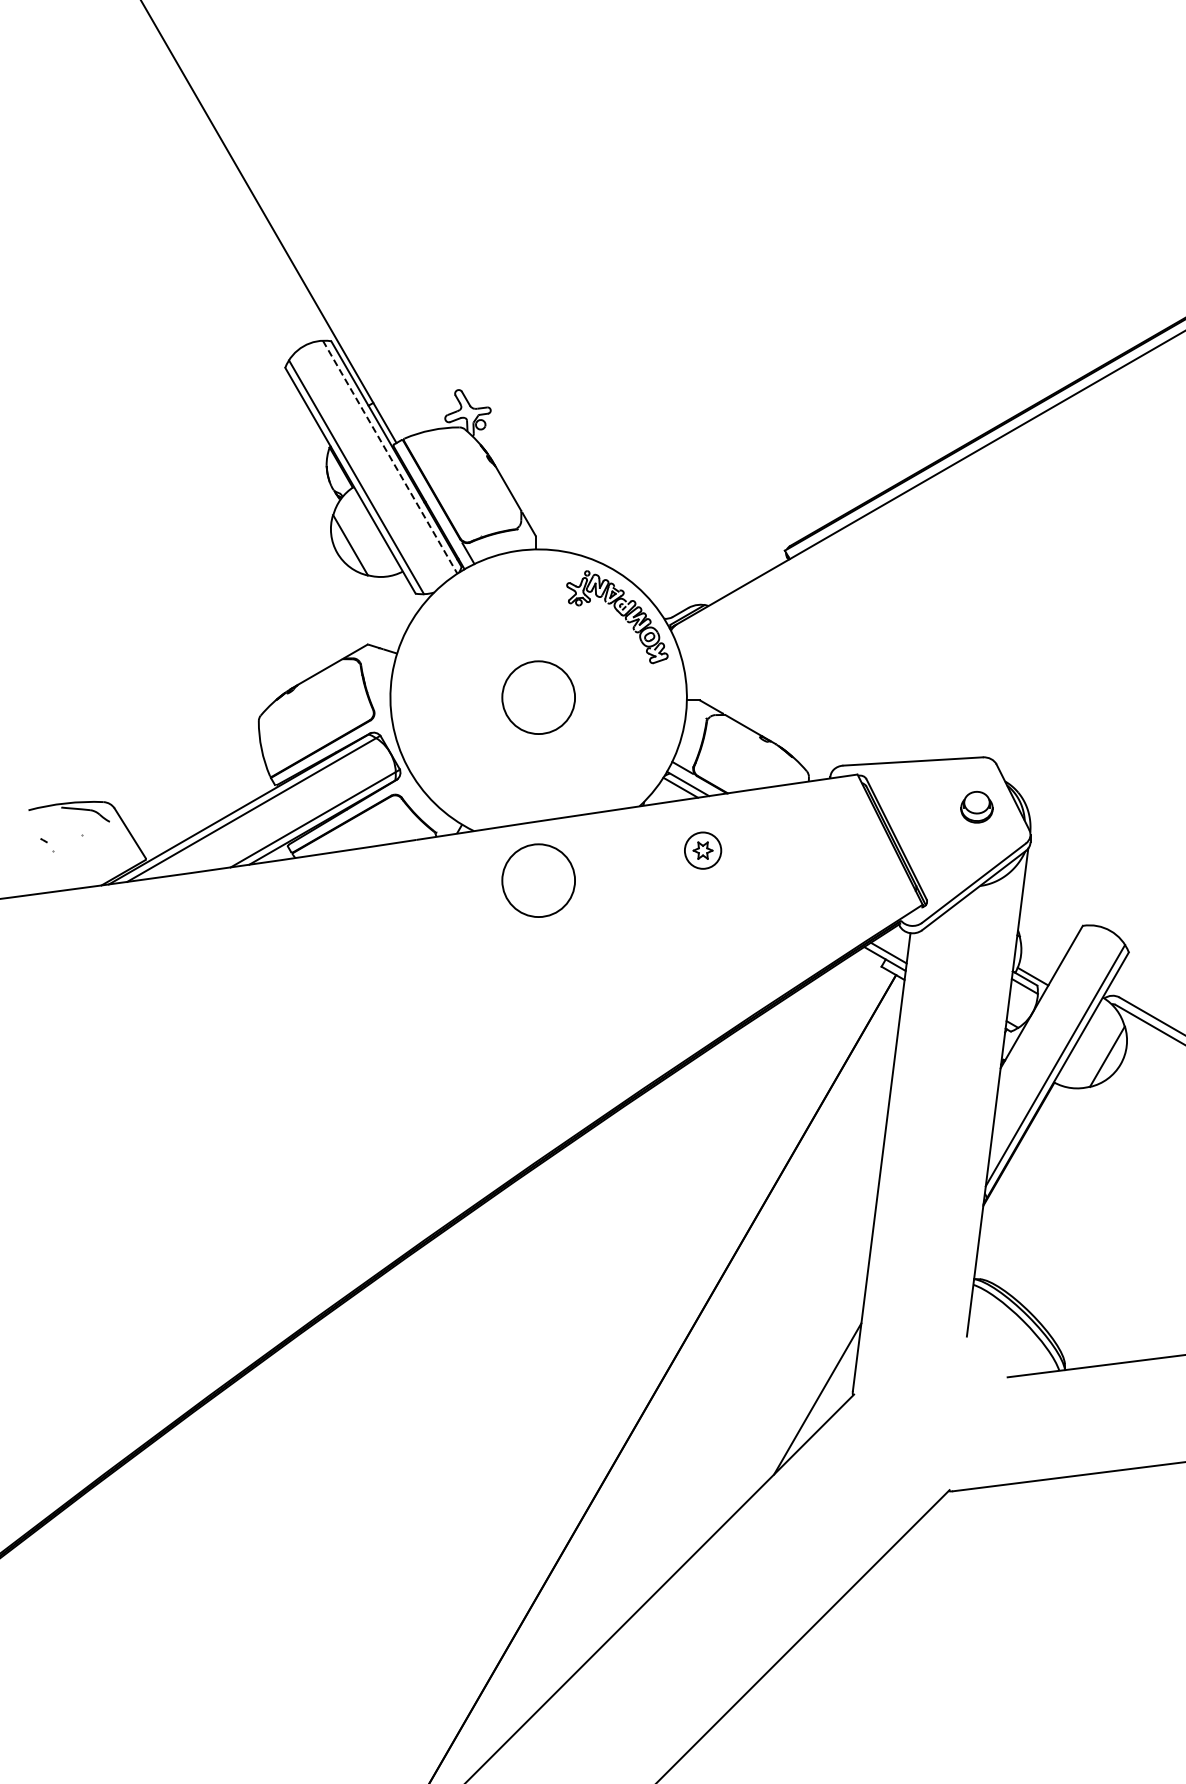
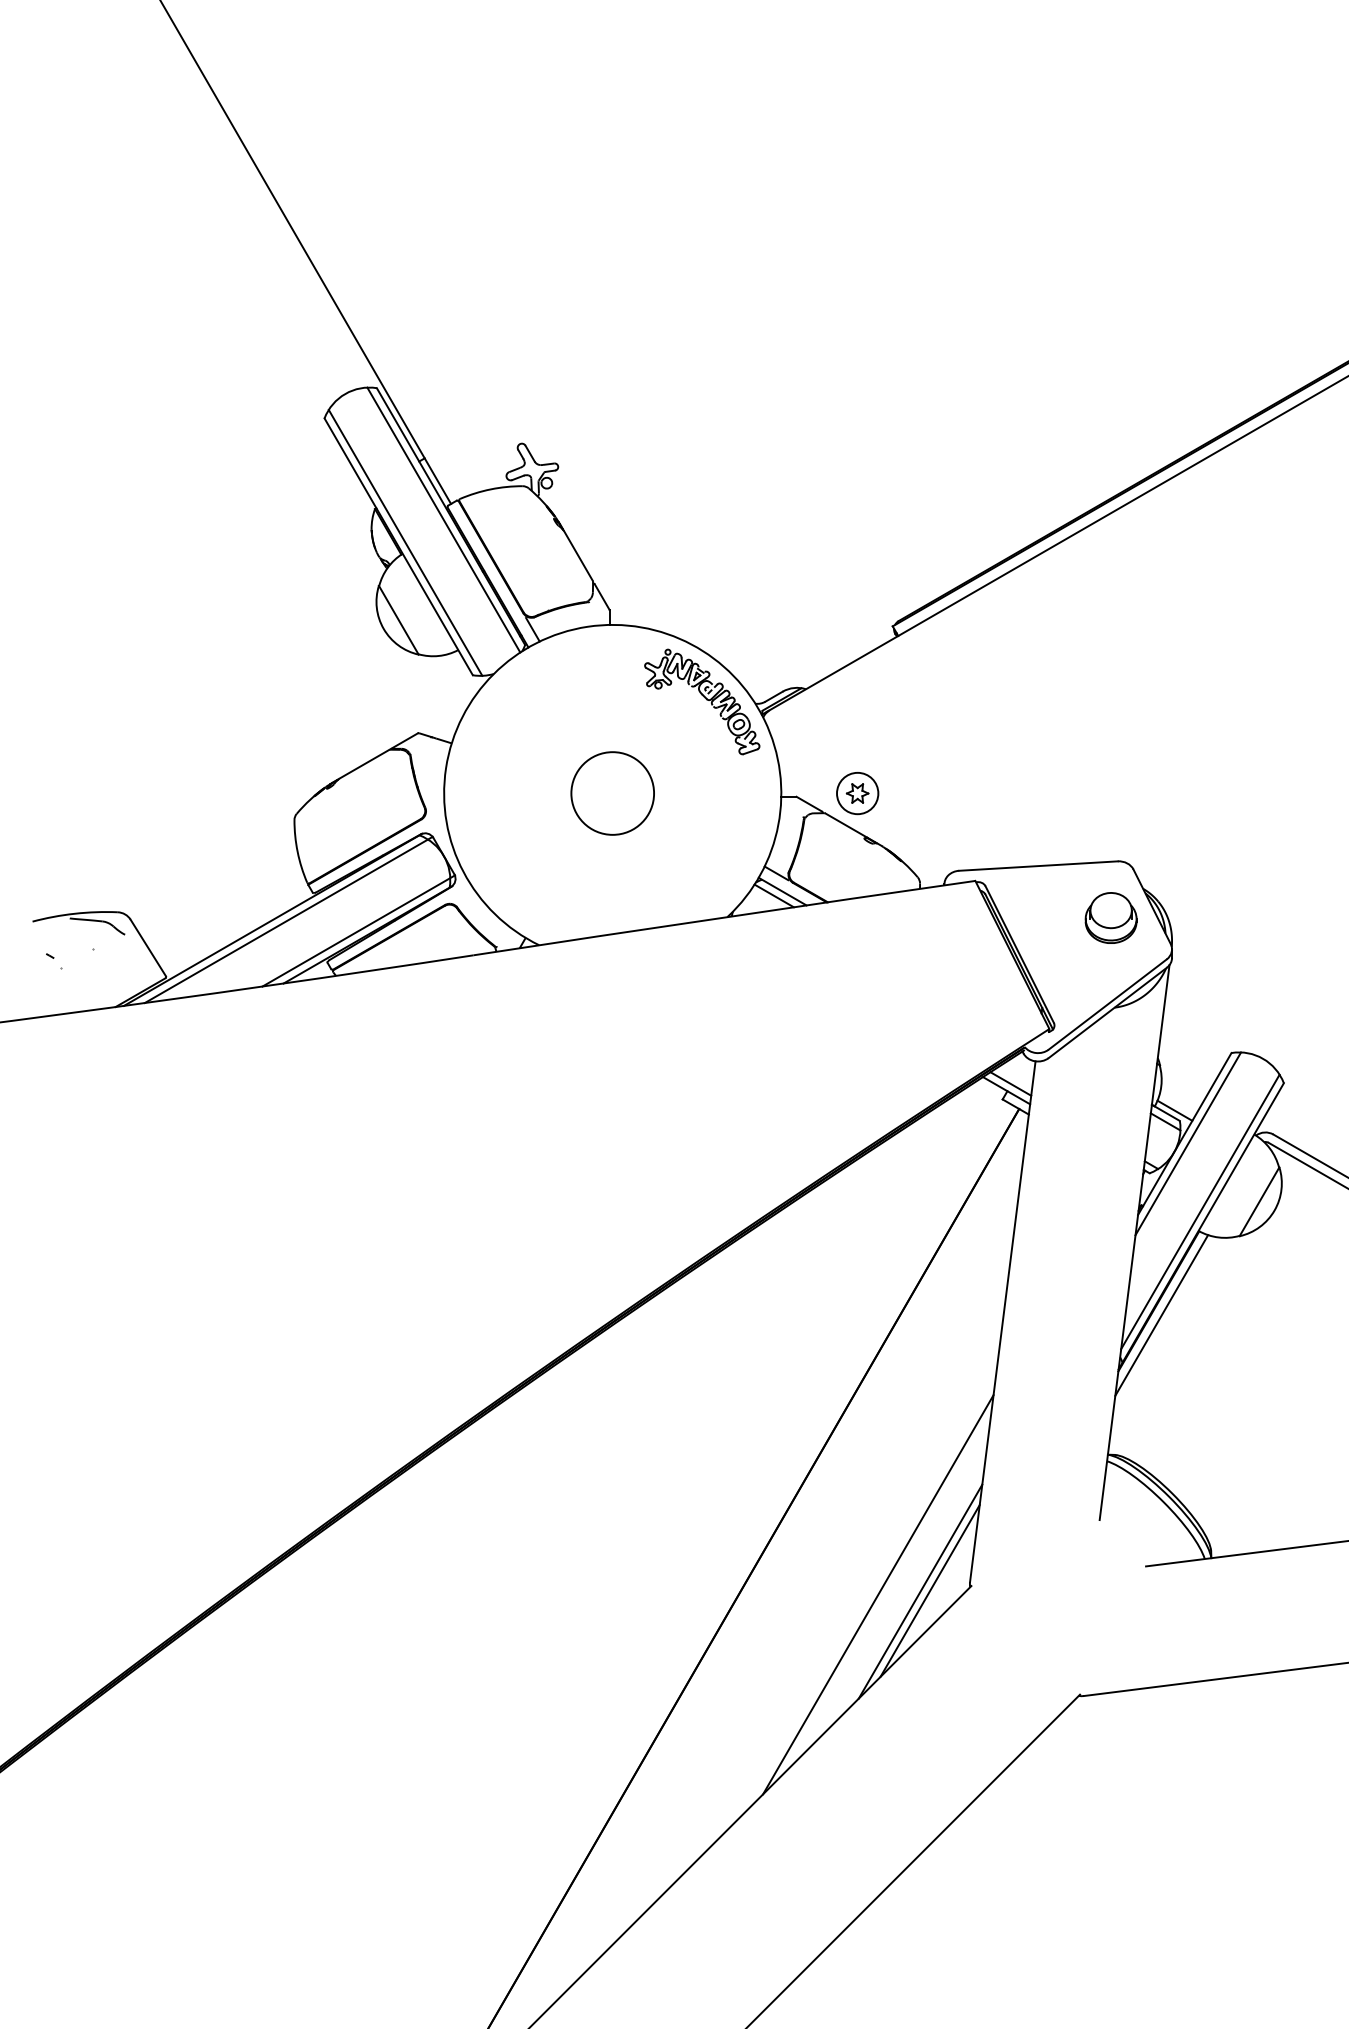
line: (390, 457) -> (444, 520), dashed -> solid
part: (976, 807) -> (1110, 918), size x1.43
part: (703, 850) -> (858, 793), moved
circle: (538, 880) -> (612, 1001), removed
line: (1044, 1005) -> (1187, 1143), added
line: (1021, 1156) -> (1161, 1315), added
line: (809, 1399) -> (920, 1591), added
line: (771, 1401) -> (877, 1593), added

